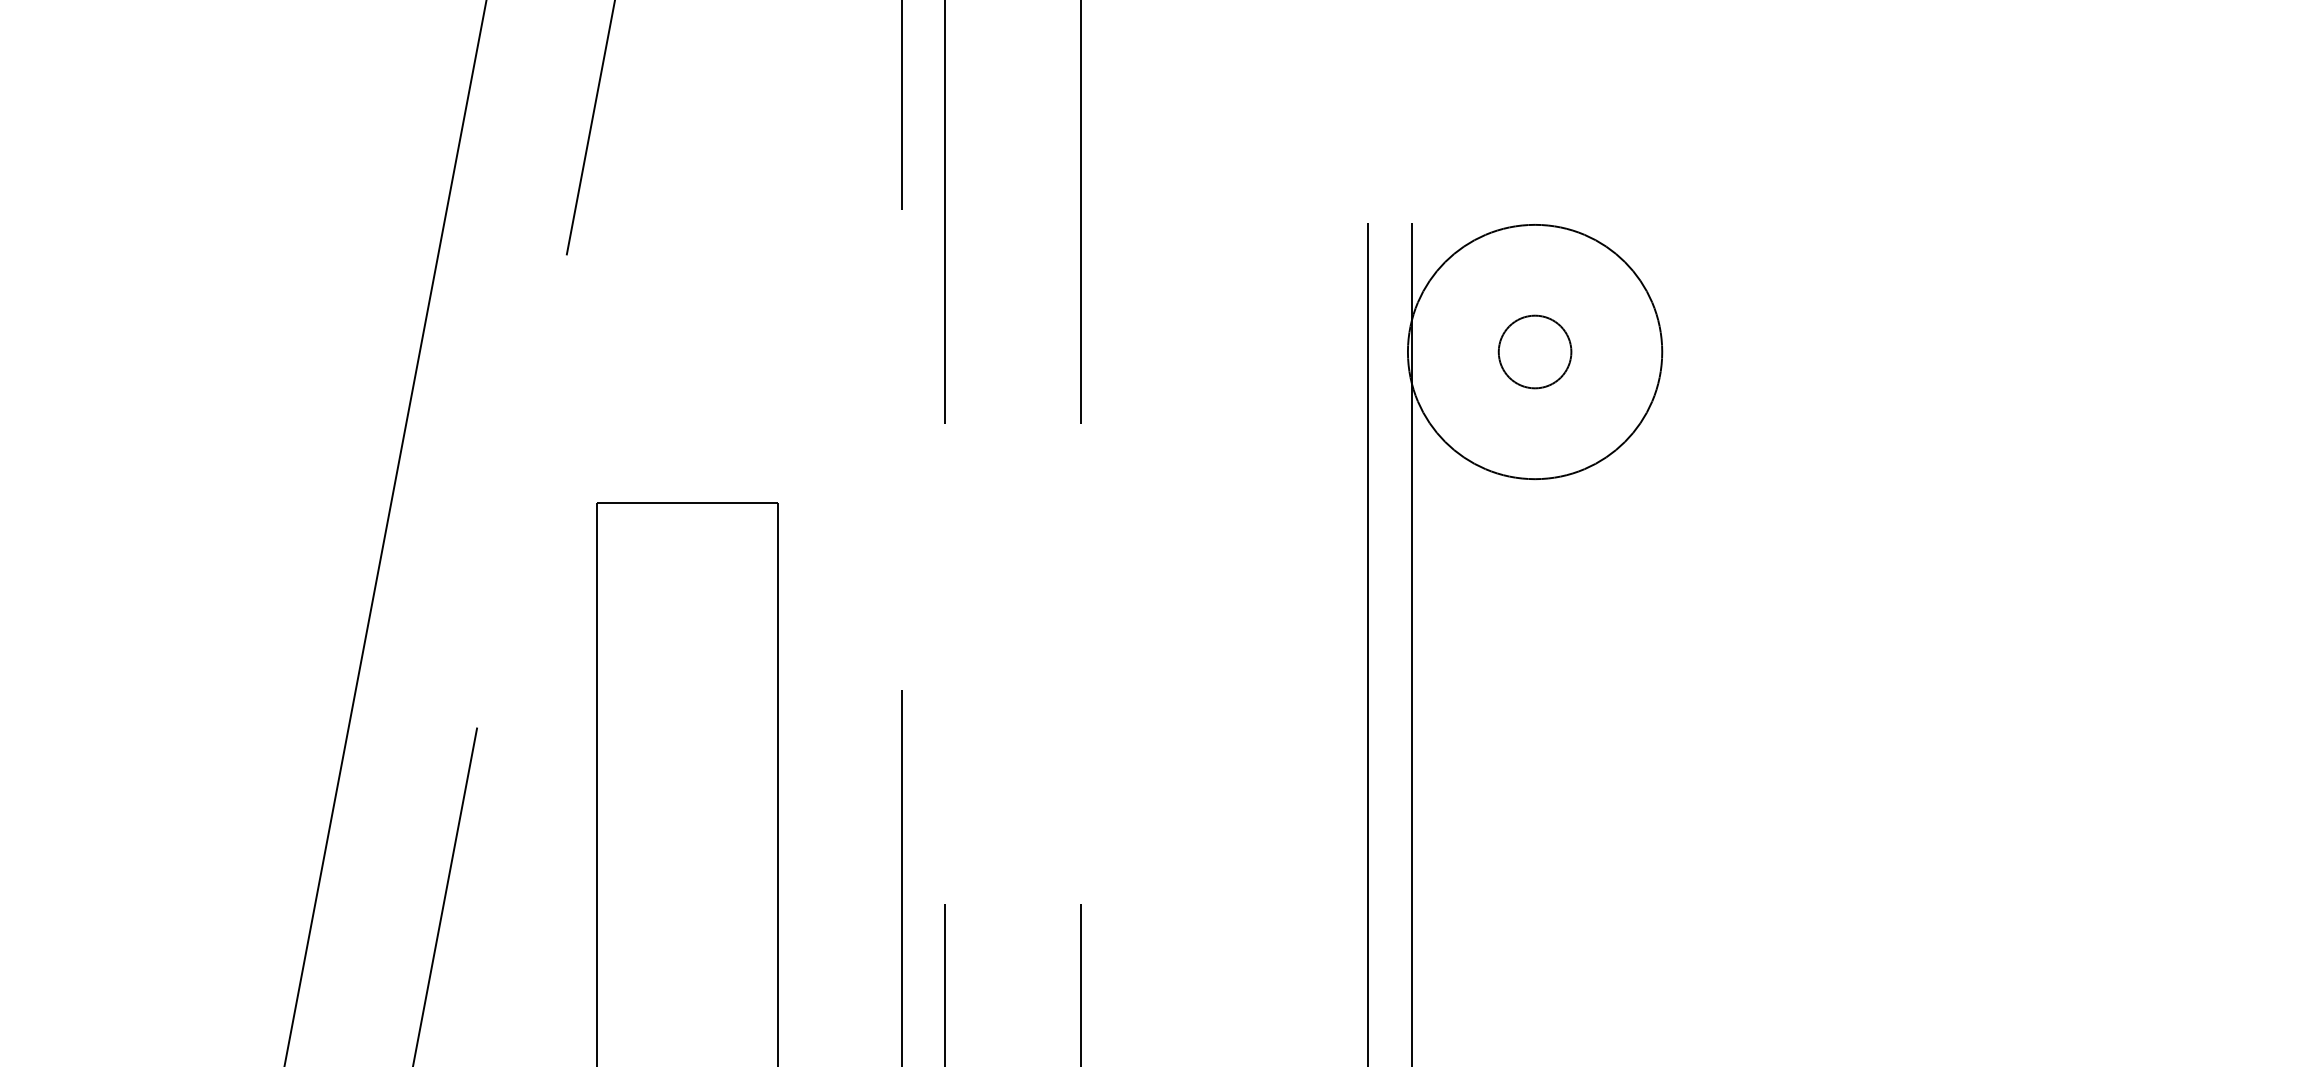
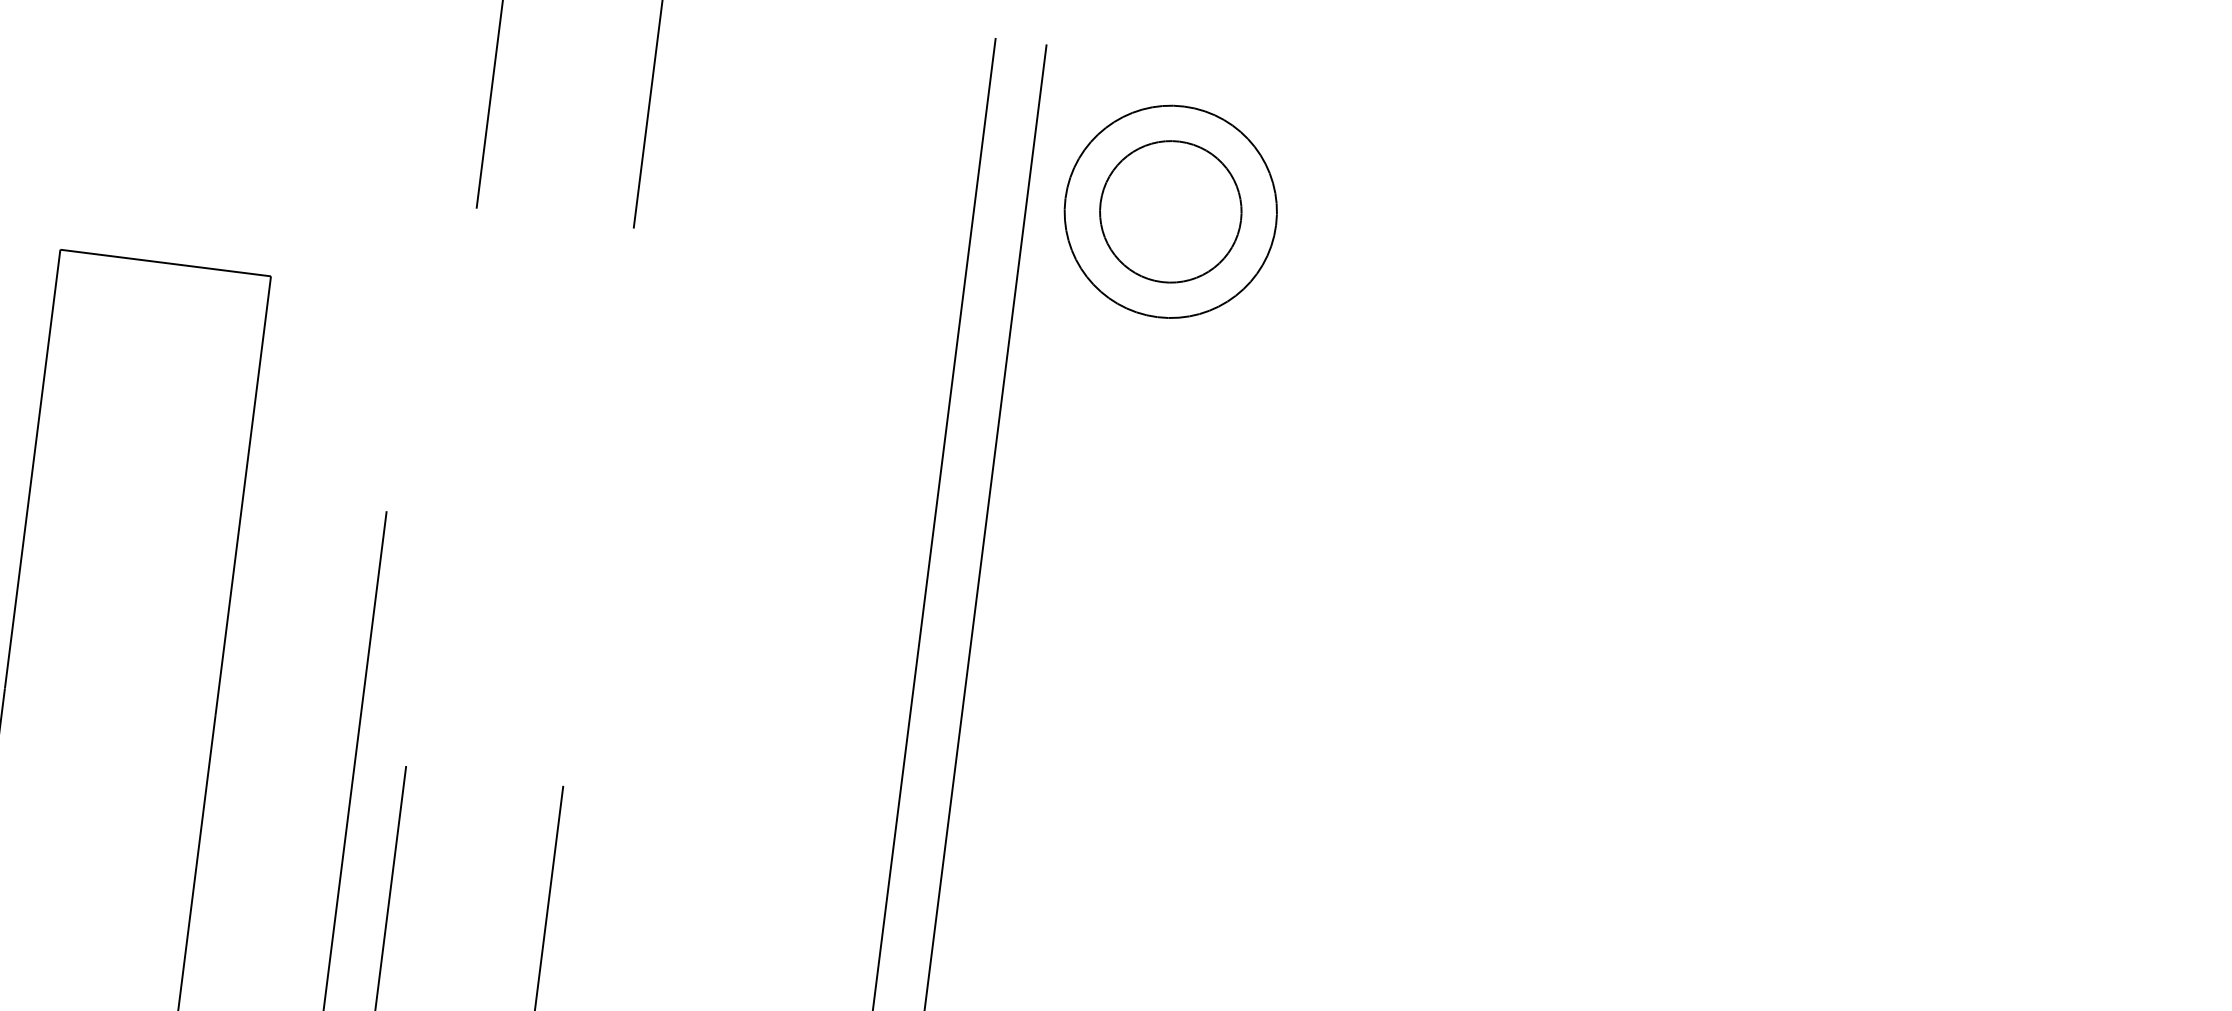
circle: (1534, 351) -> (1170, 211), size x0.71
circle: (1534, 351) -> (1170, 211), size x1.67

